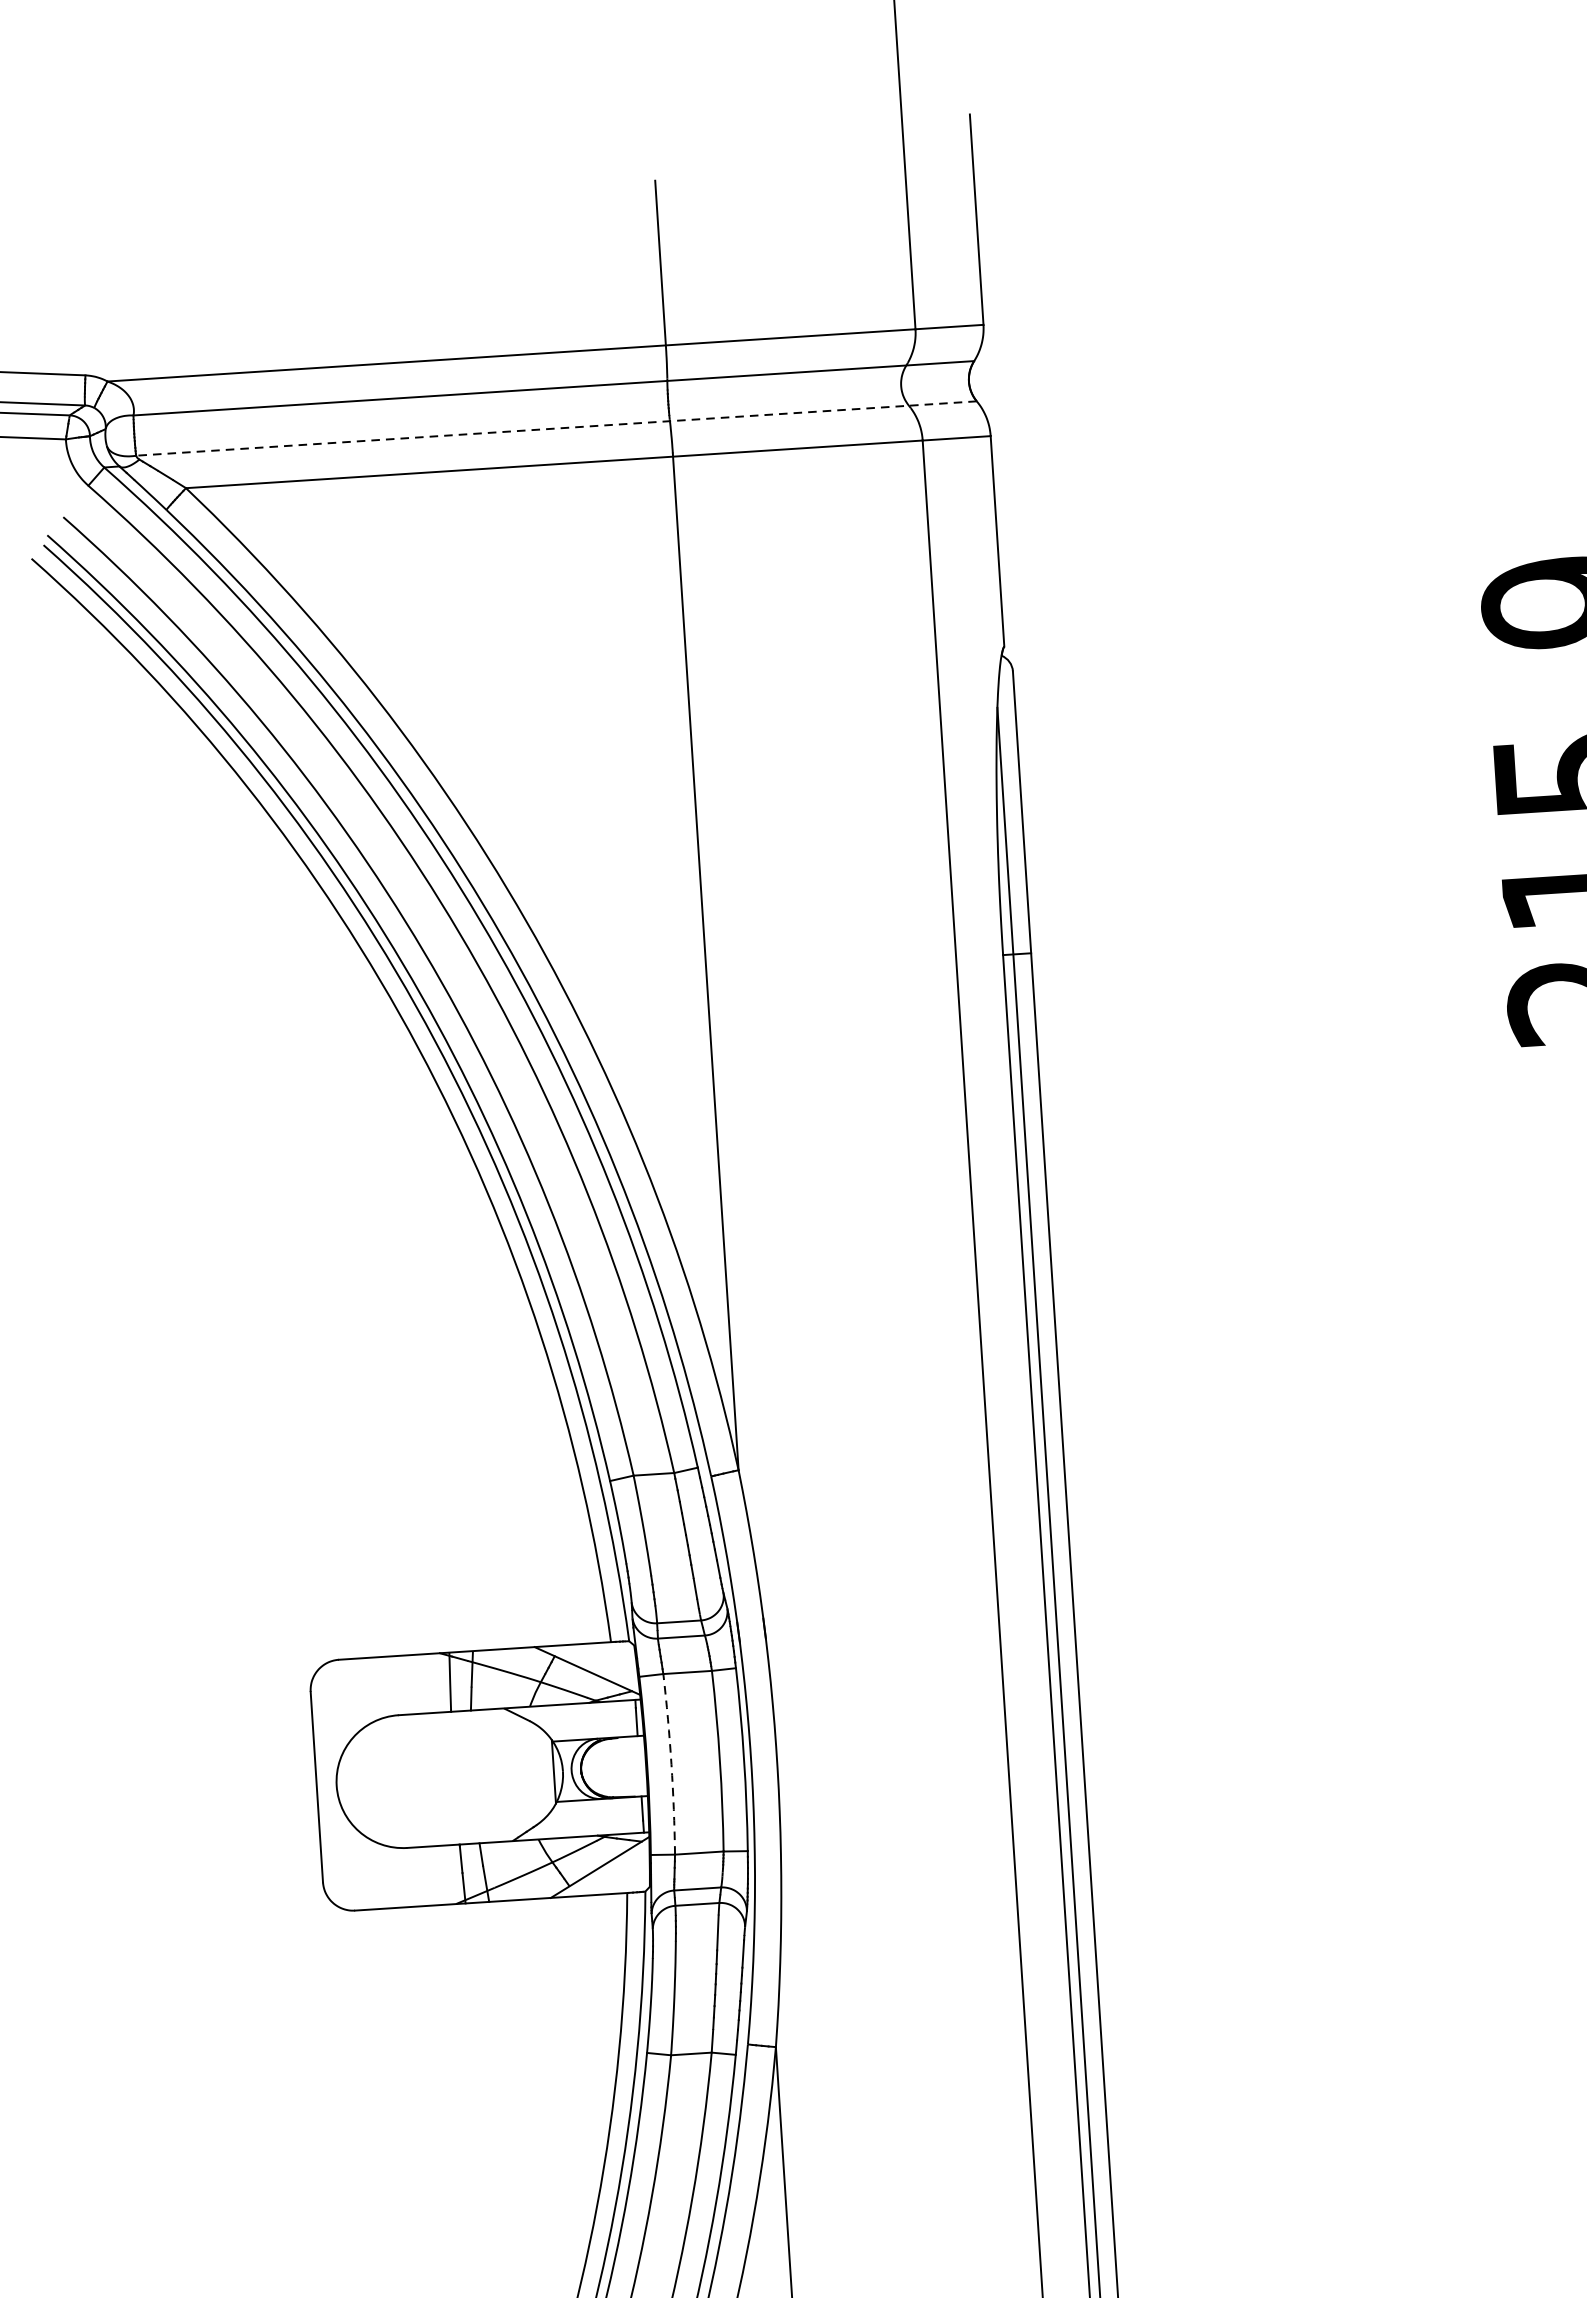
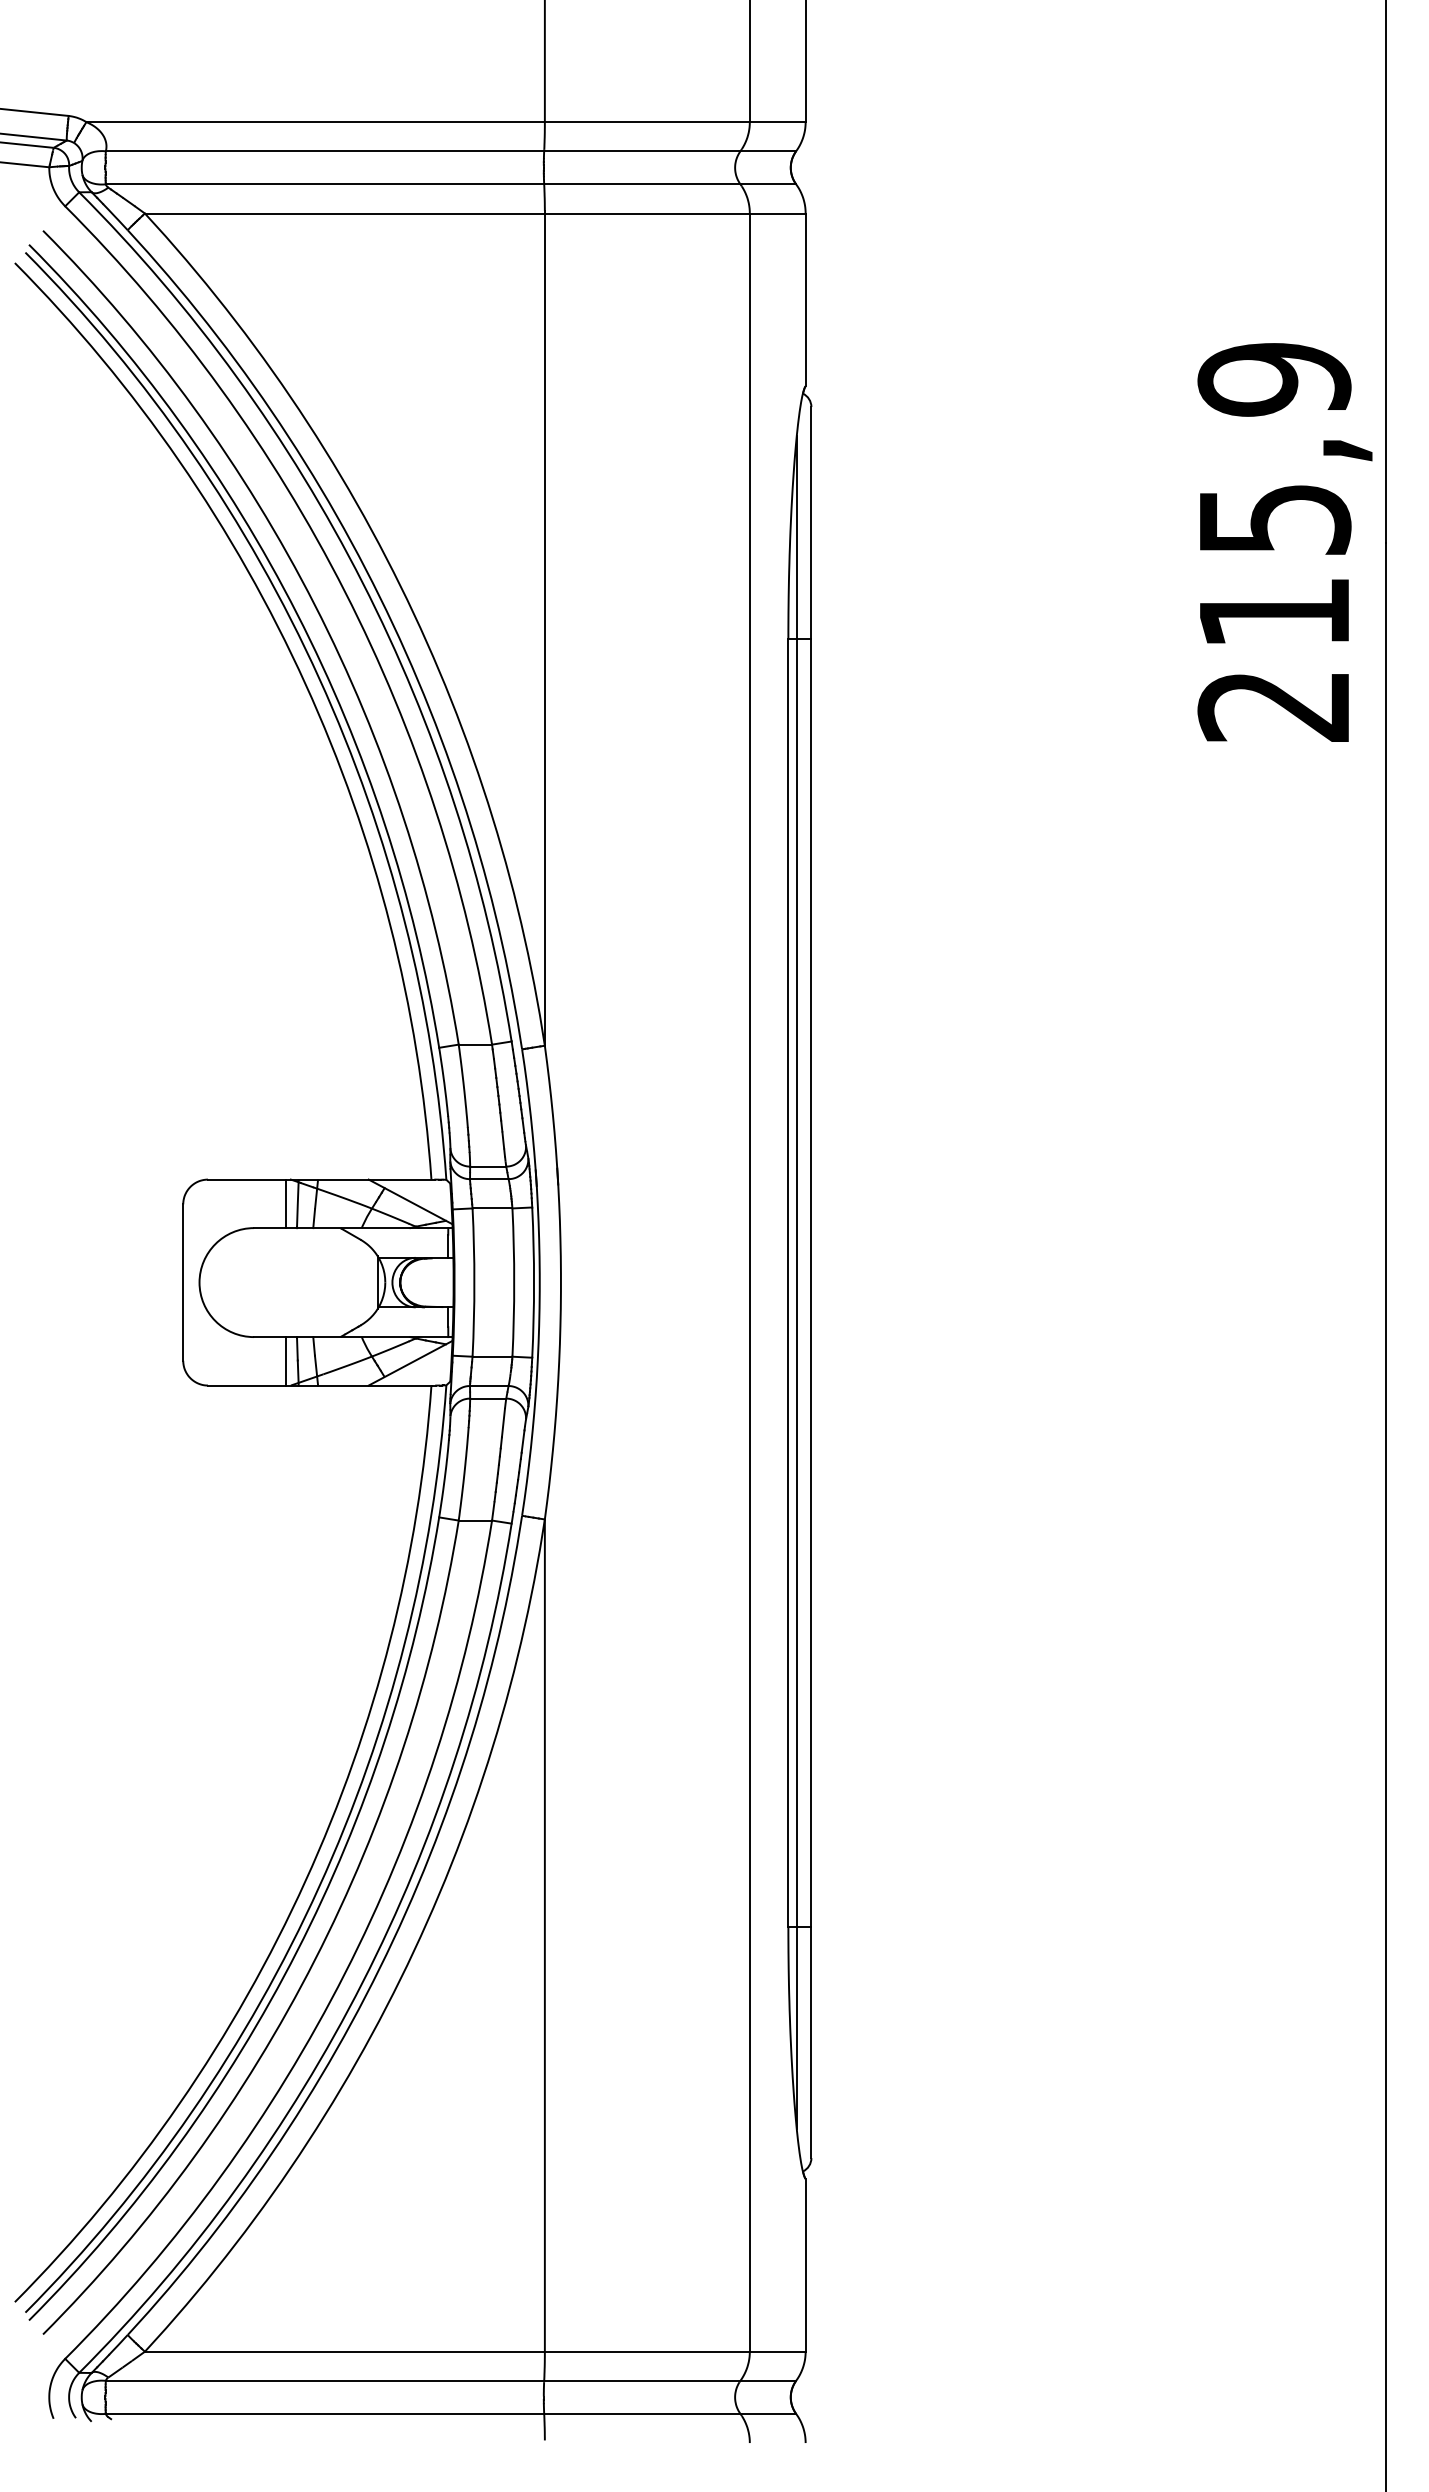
line: (555, 428) -> (450, 184), dashed -> solid
line: (436, 1682) -> (286, 1203), added
arc: (671, 1764) -> (474, 1282), dashed -> solid
line: (448, 1875) -> (286, 1361), added

